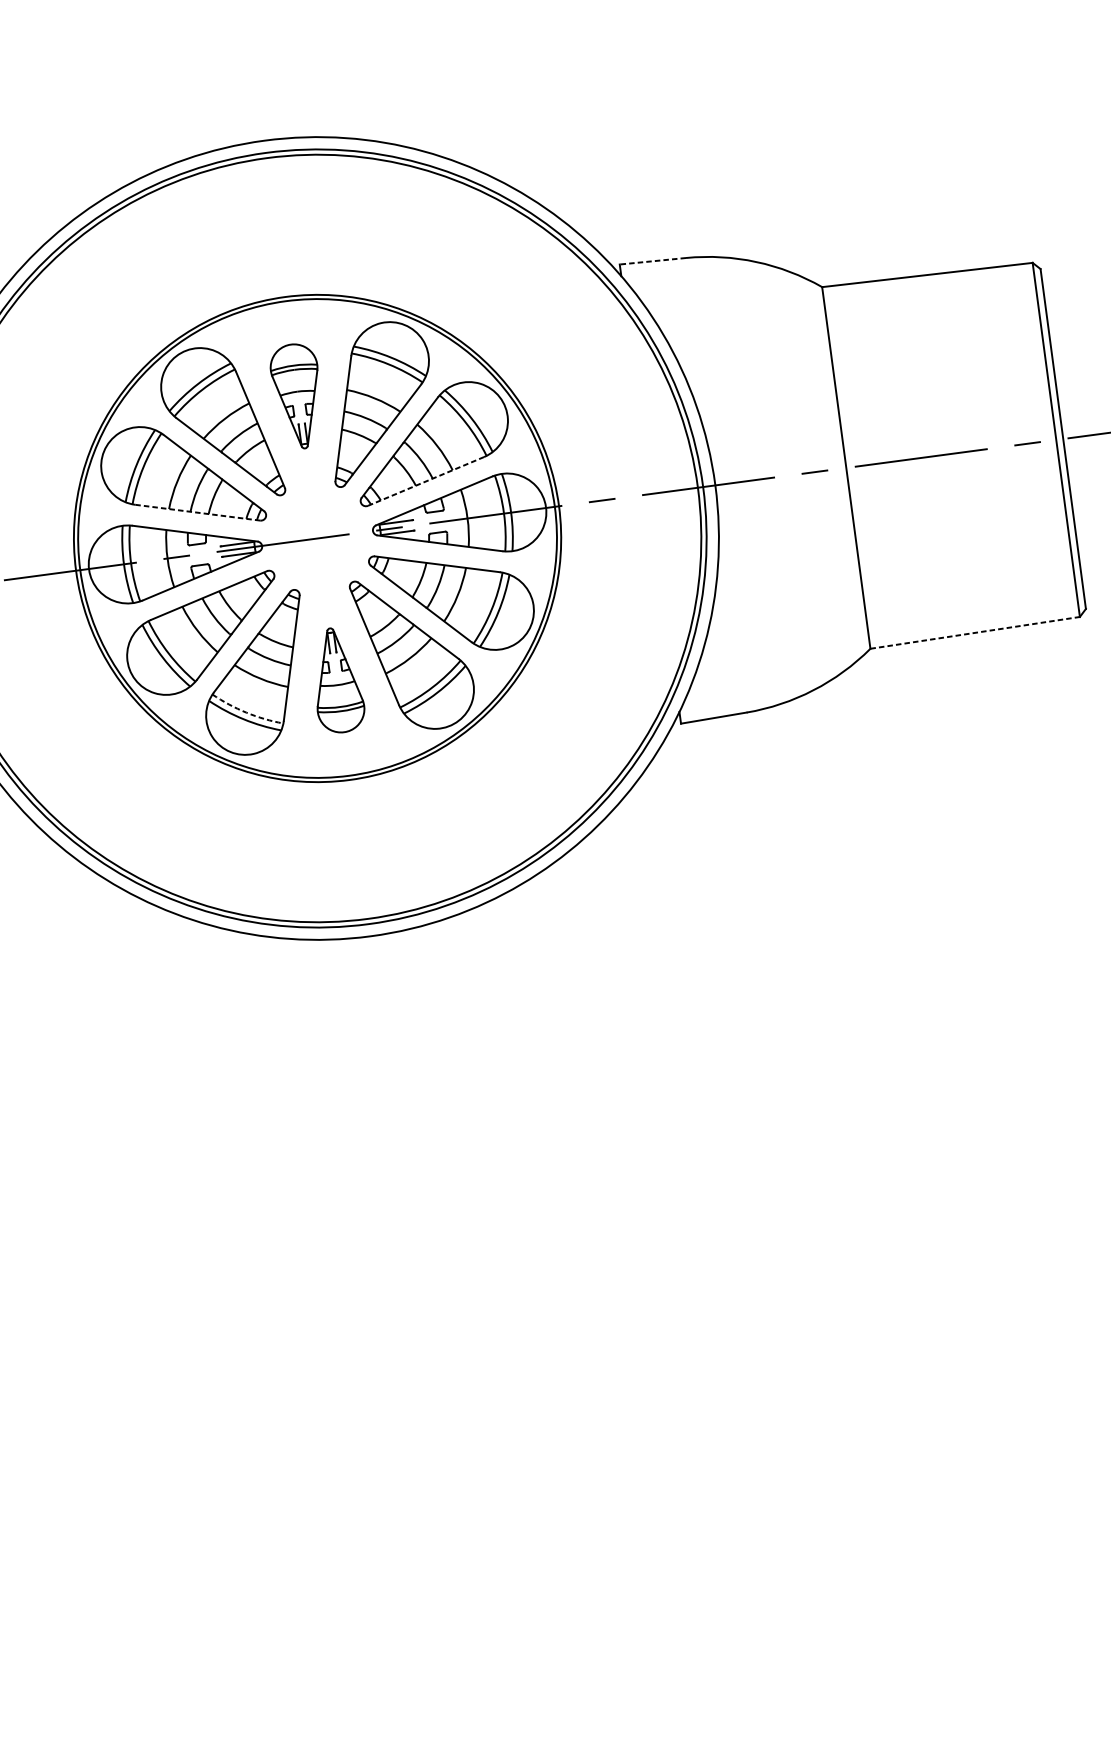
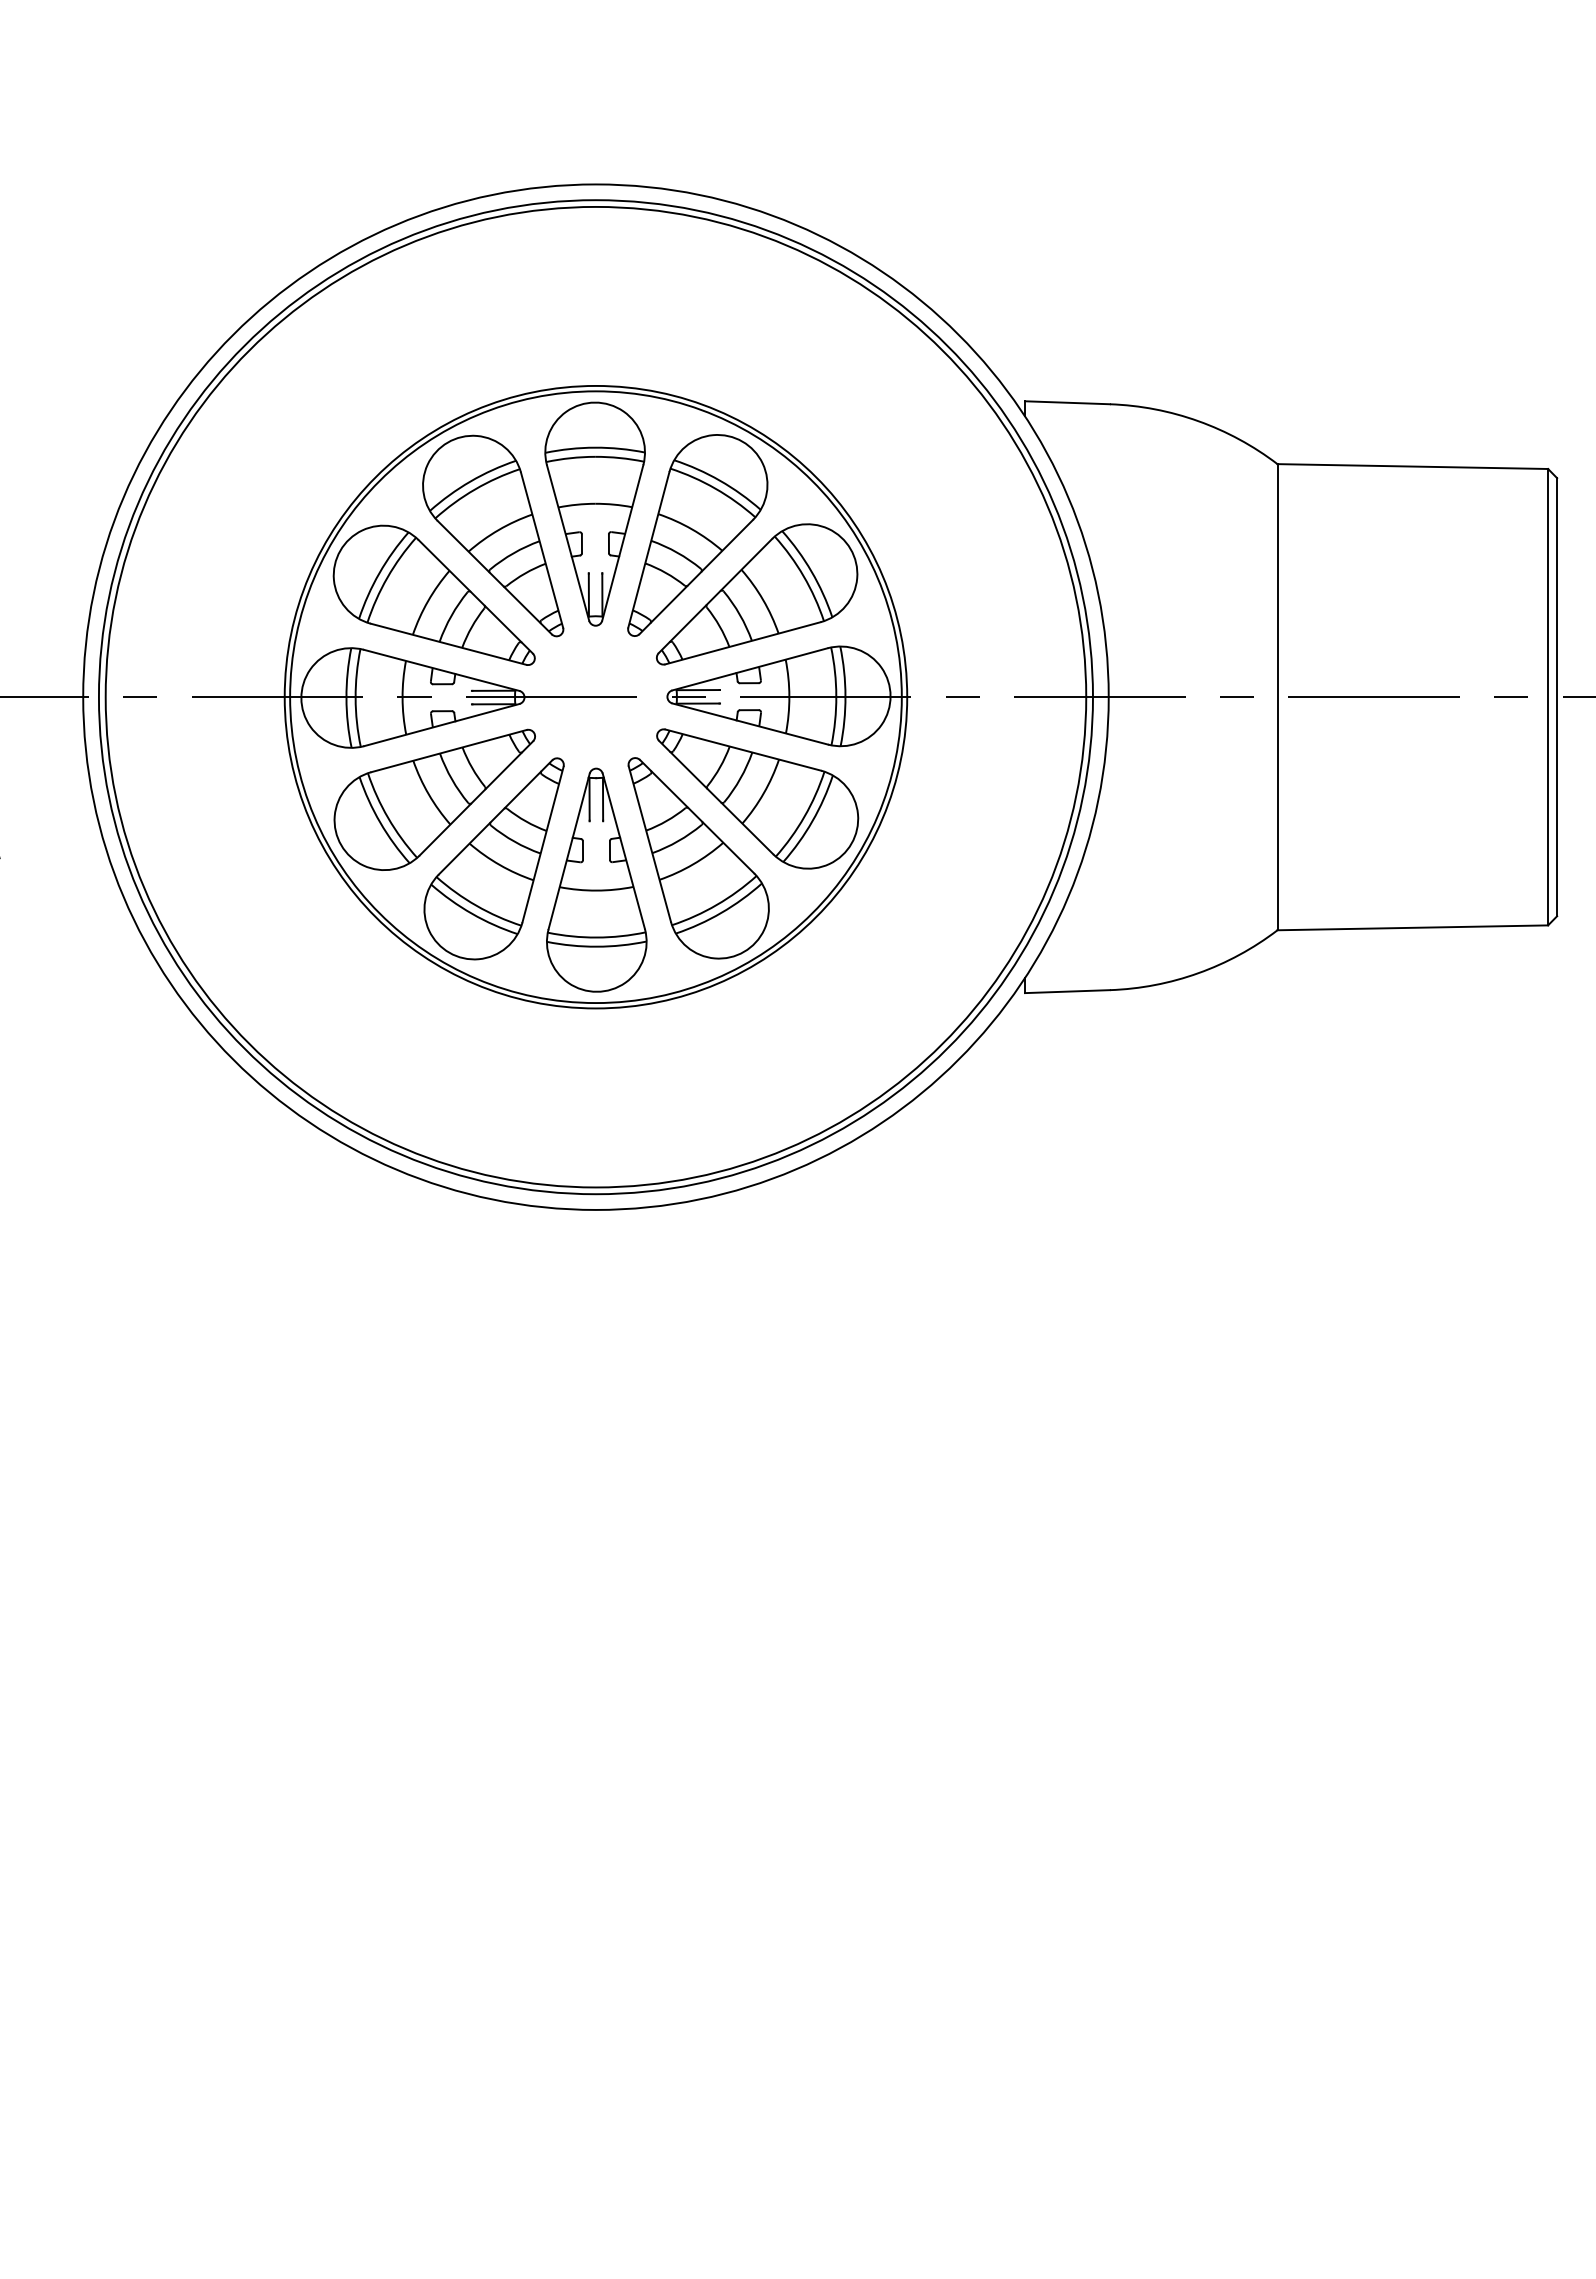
line: (652, 261) -> (1067, 402), dashed -> solid
part: (297, 396) -> (594, 513), size x1.67
line: (426, 481) -> (743, 643), dashed -> solid
line: (198, 512) -> (449, 644), dashed -> solid
line: (975, 632) -> (1413, 927), dashed -> solid
part: (336, 679) -> (596, 879), size x1.67
arc: (246, 712) -> (476, 905), dashed -> solid

